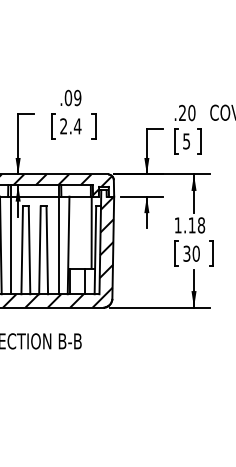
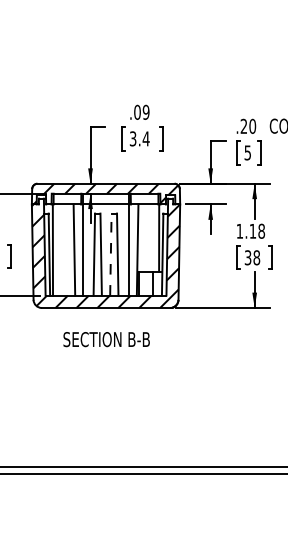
text: (63, 125) -> (132, 138), 2.4 -> 3.4
line: (39, 250) -> (110, 254), solid -> dashed
text: (195, 253) -> (256, 257), 30 -> 38

